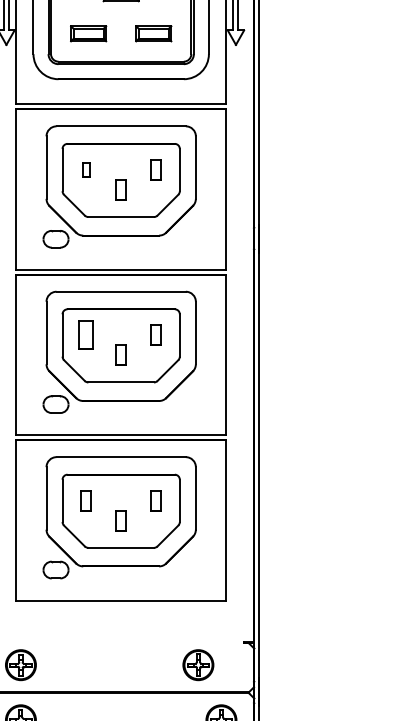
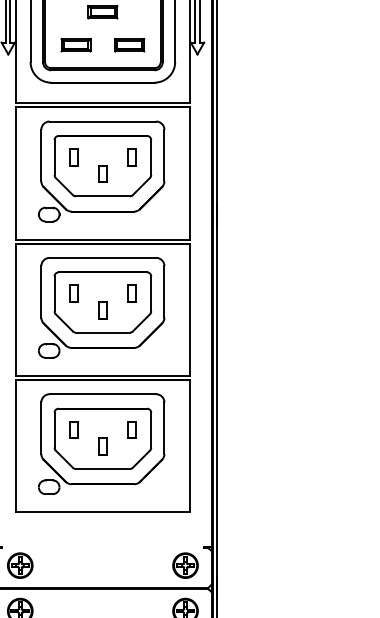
part: (85, 169) -> (73, 157), size x1.43
part: (85, 334) -> (73, 293), size x0.71
part: (198, 664) -> (185, 565), moved

